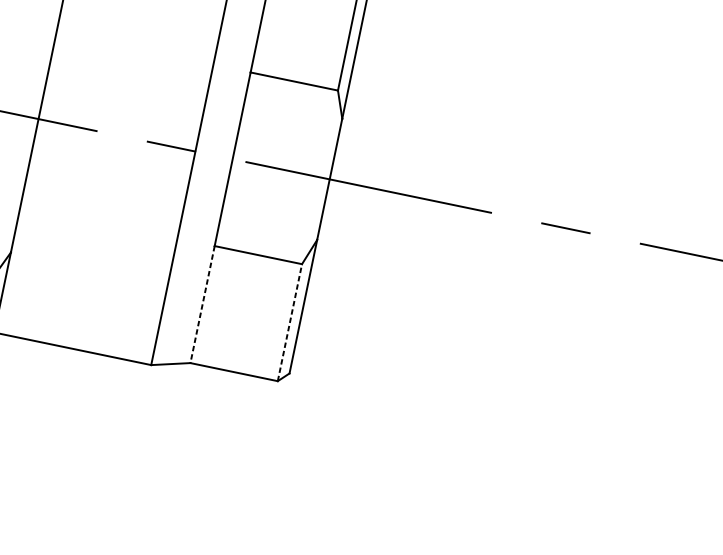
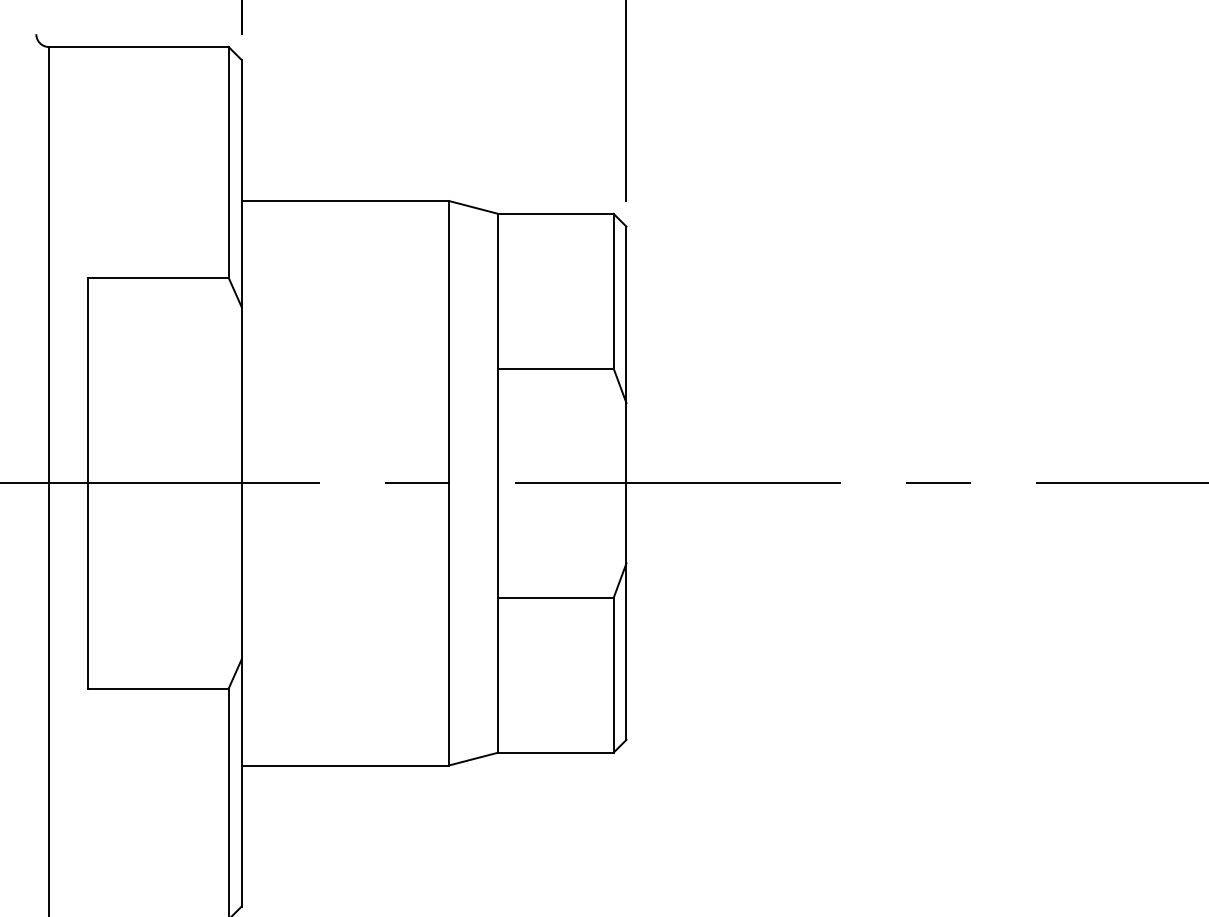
line: (202, 304) -> (498, 675), dashed -> solid
line: (289, 322) -> (613, 674), dashed -> solid

